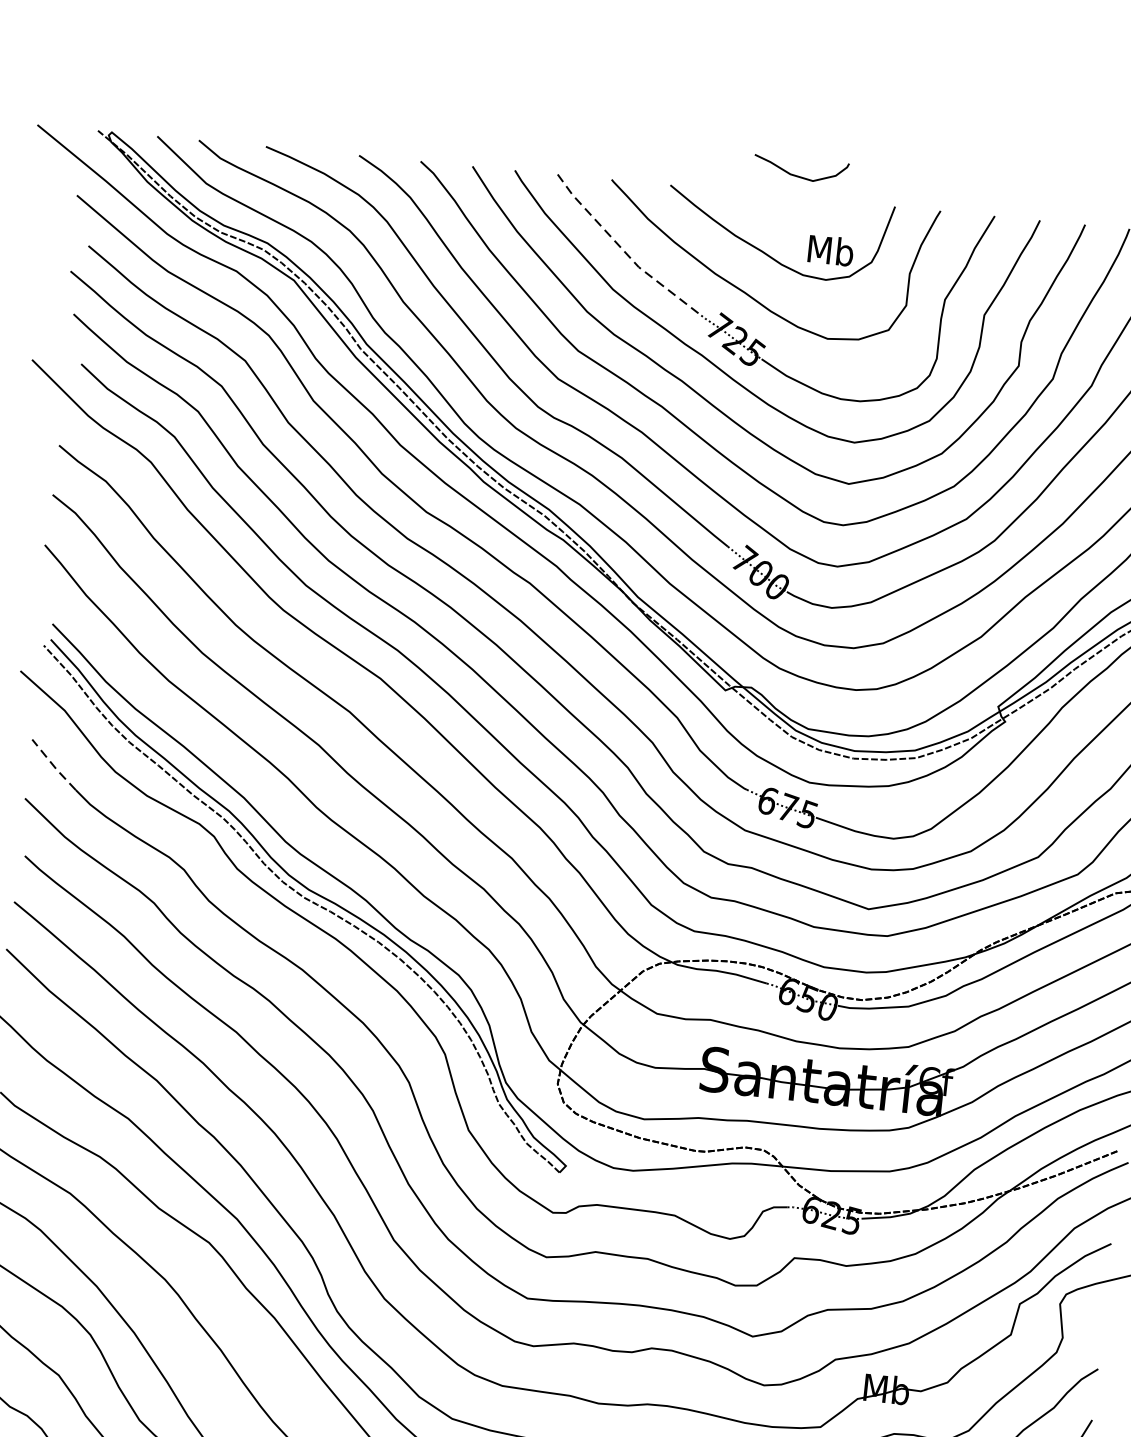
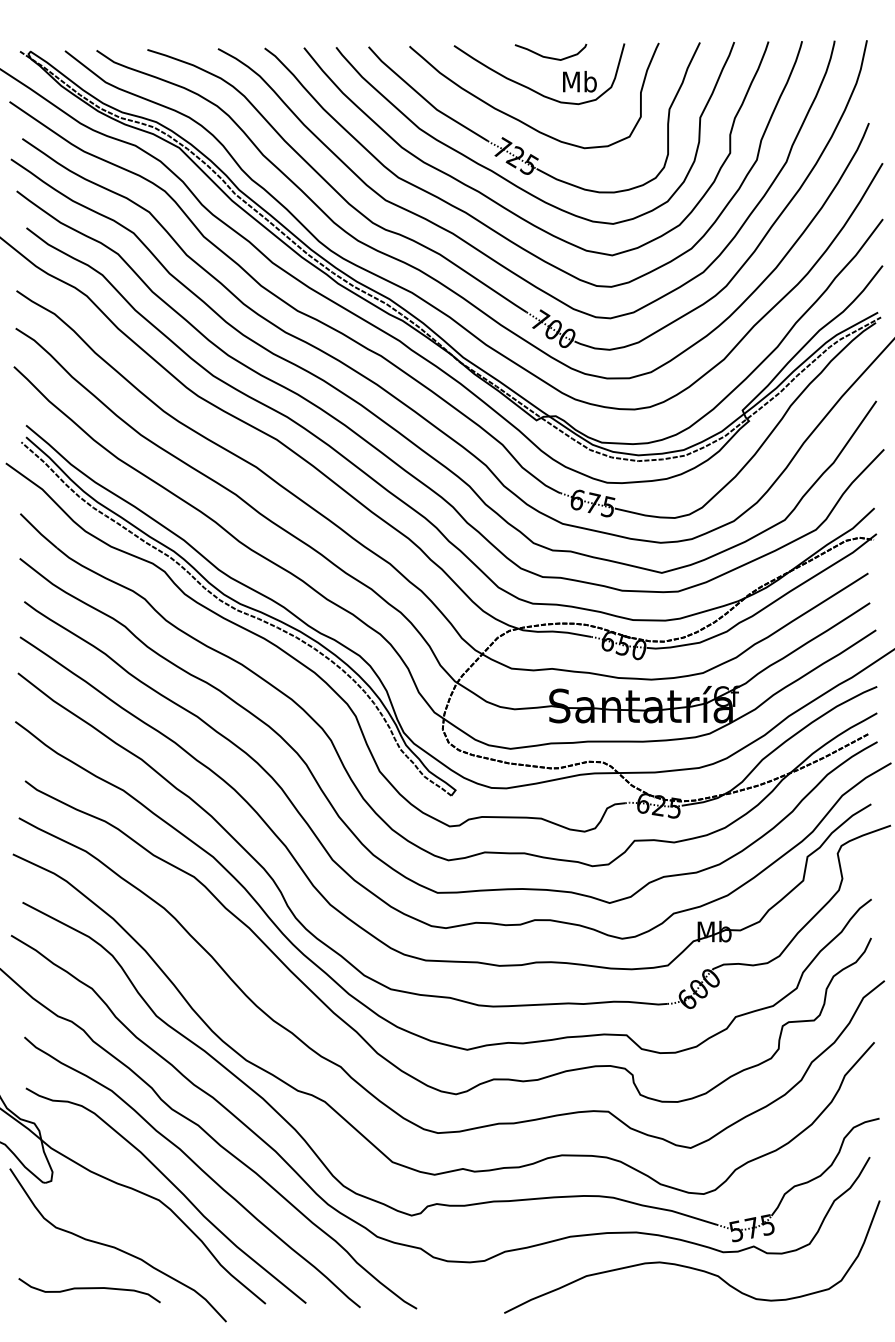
curve: (797, 174) -> (548, 56), moved
line: (623, 250) -> (424, 98), dashed -> solid
line: (53, 765) -> (38, 531), dashed -> solid

